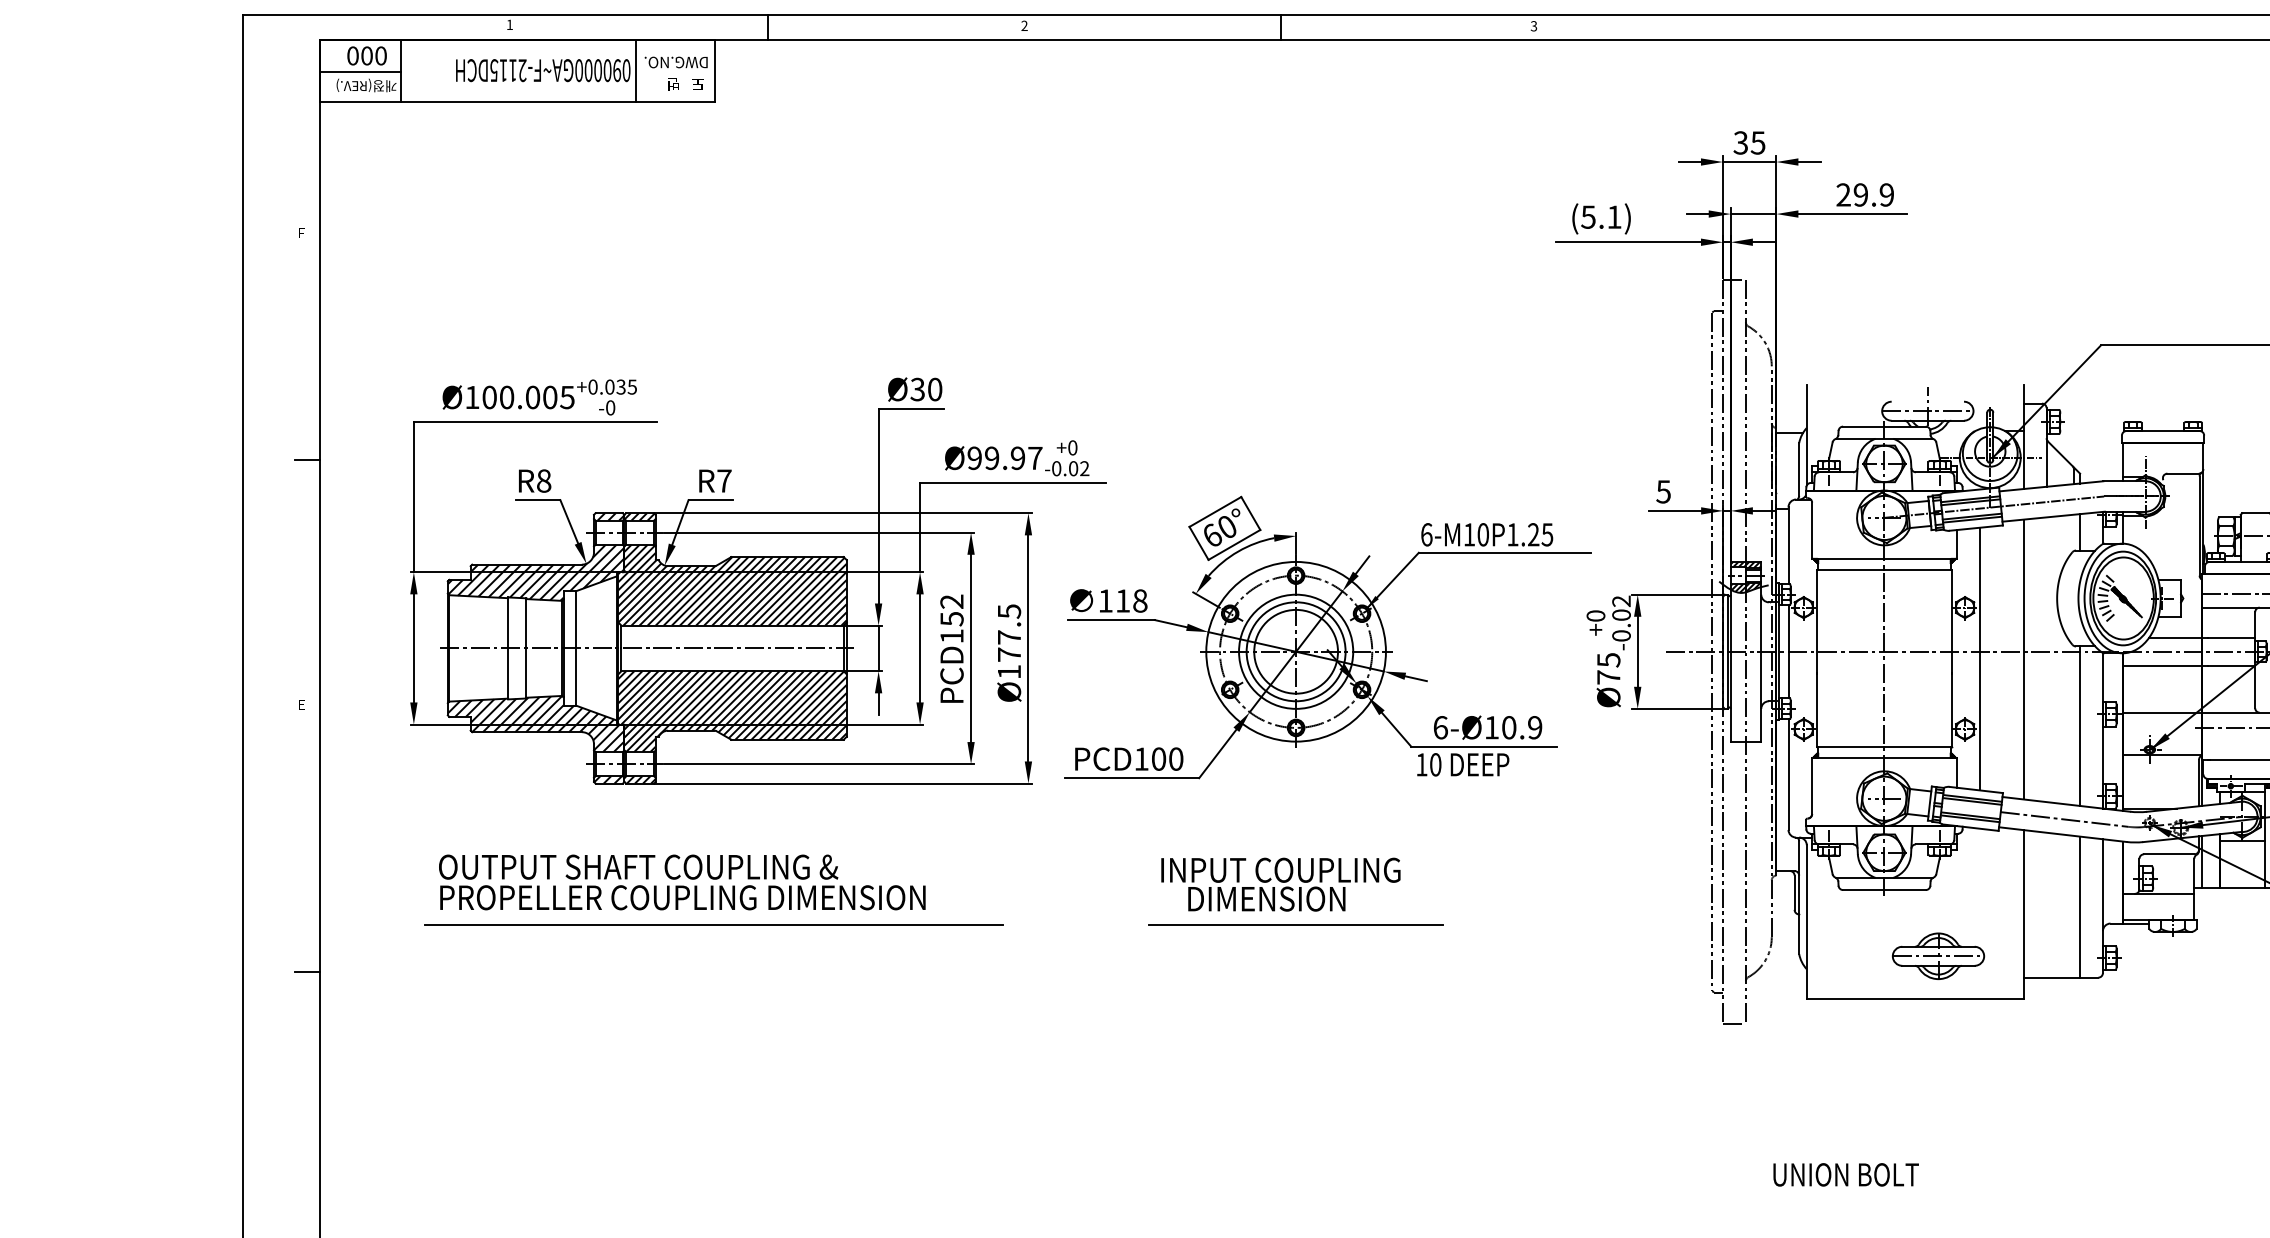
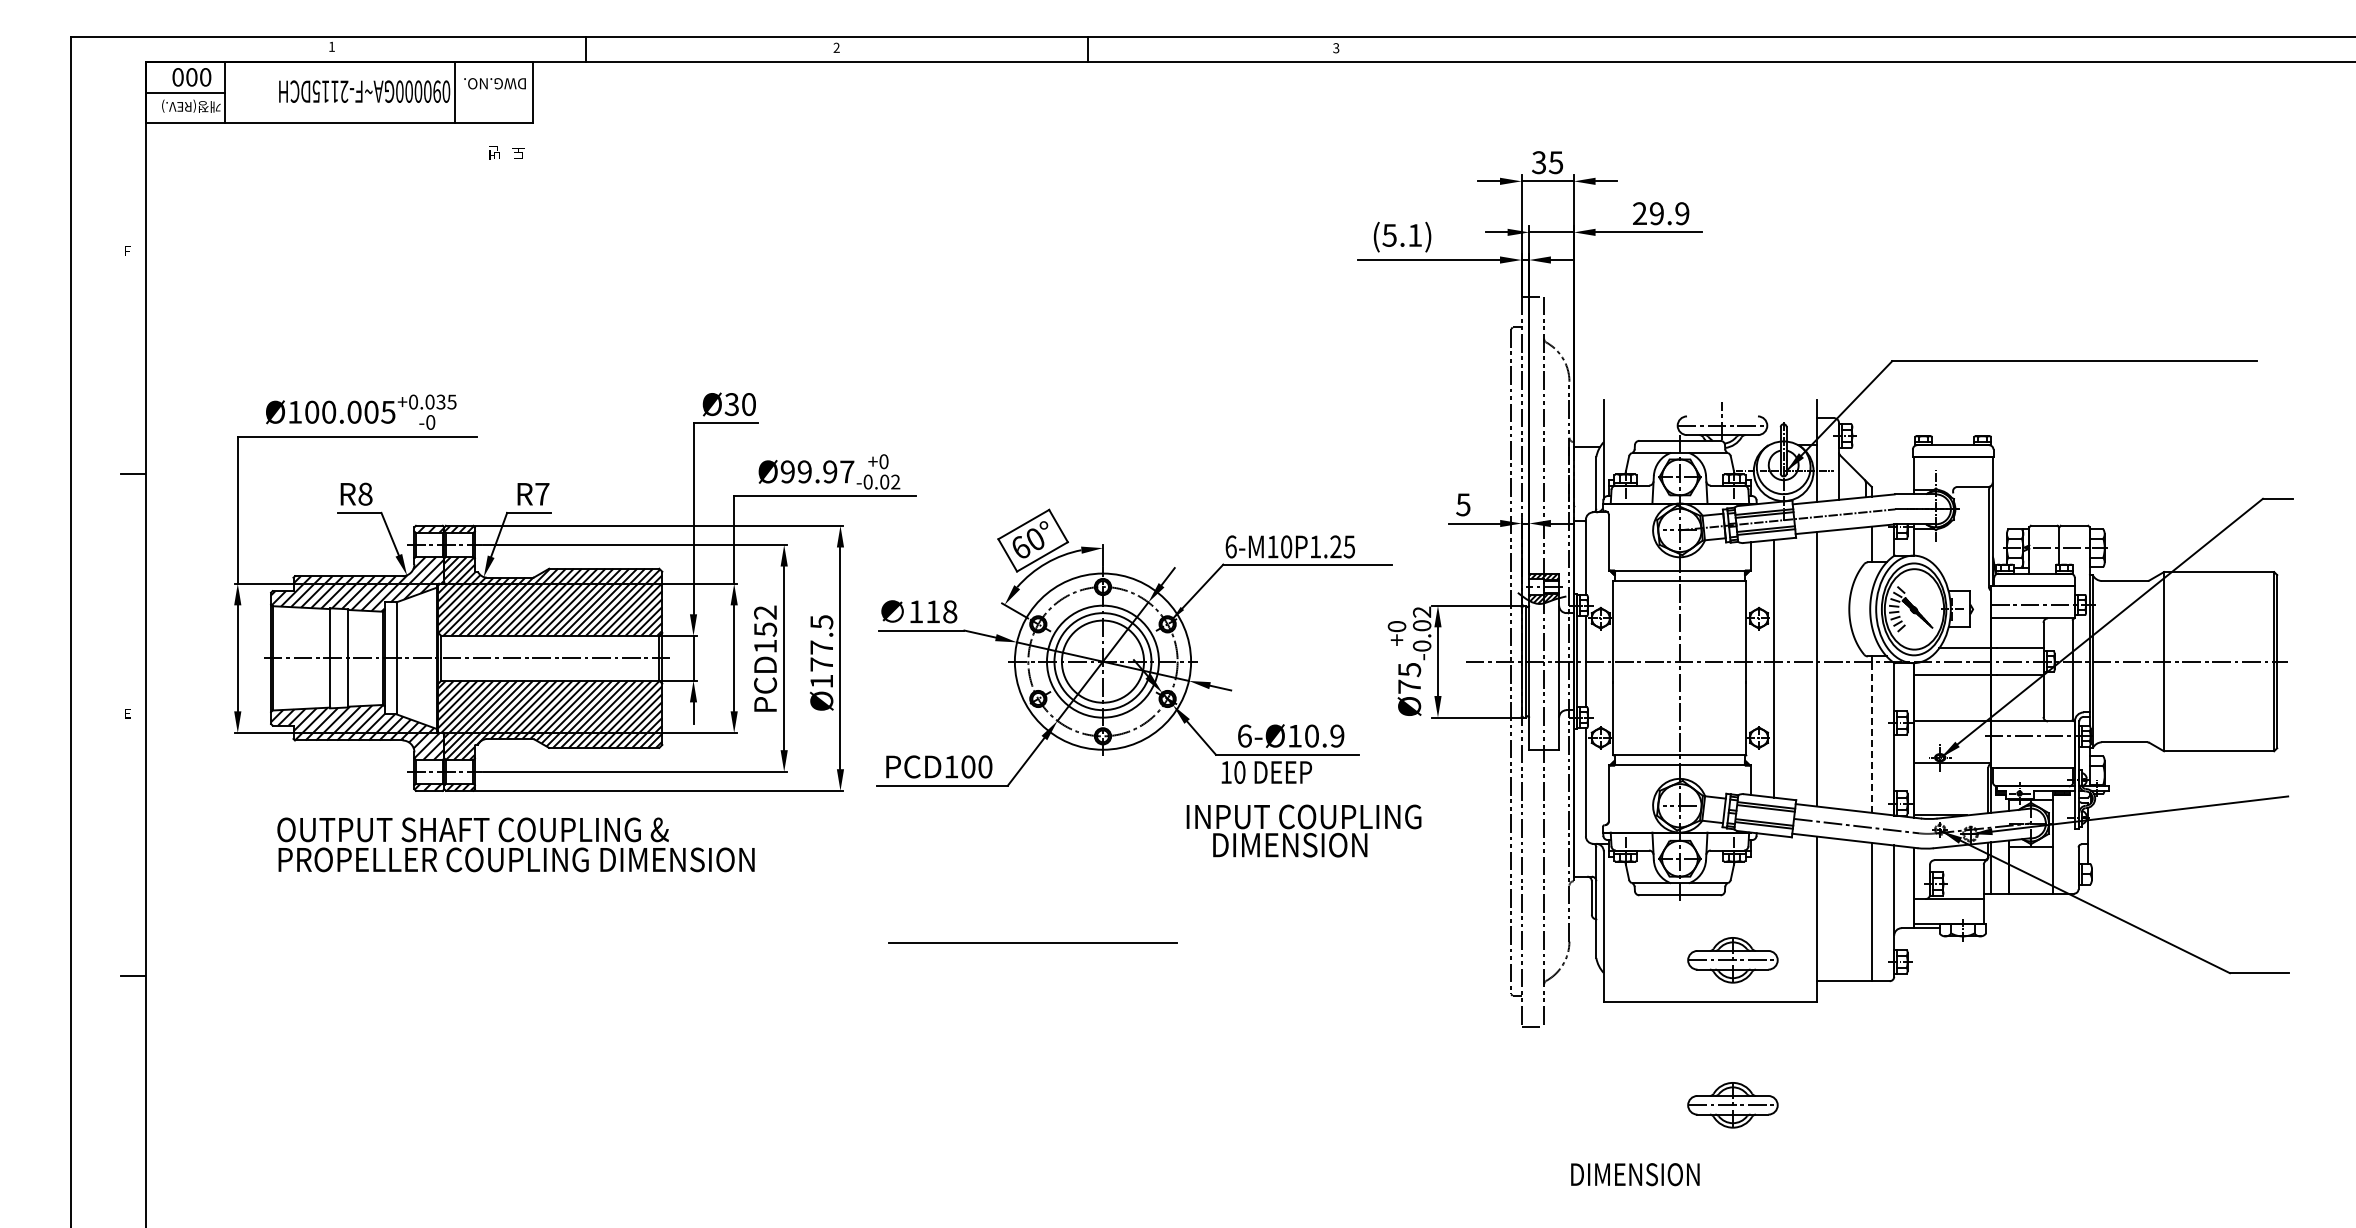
text: (685, 83) -> (506, 152), moved
line: (2079, 729) -> (1871, 737), solid -> dashed
text: (681, 882) -> (515, 844), moved
text: (1280, 884) -> (1303, 830), moved
line: (1295, 923) -> (1032, 942), moved
line: (714, 924) -> (532, 929), removed
part: (1938, 1104) -> (1732, 1105), added
text: (1846, 1174) -> (1642, 1174), UNION BOLT -> DIMENSION

